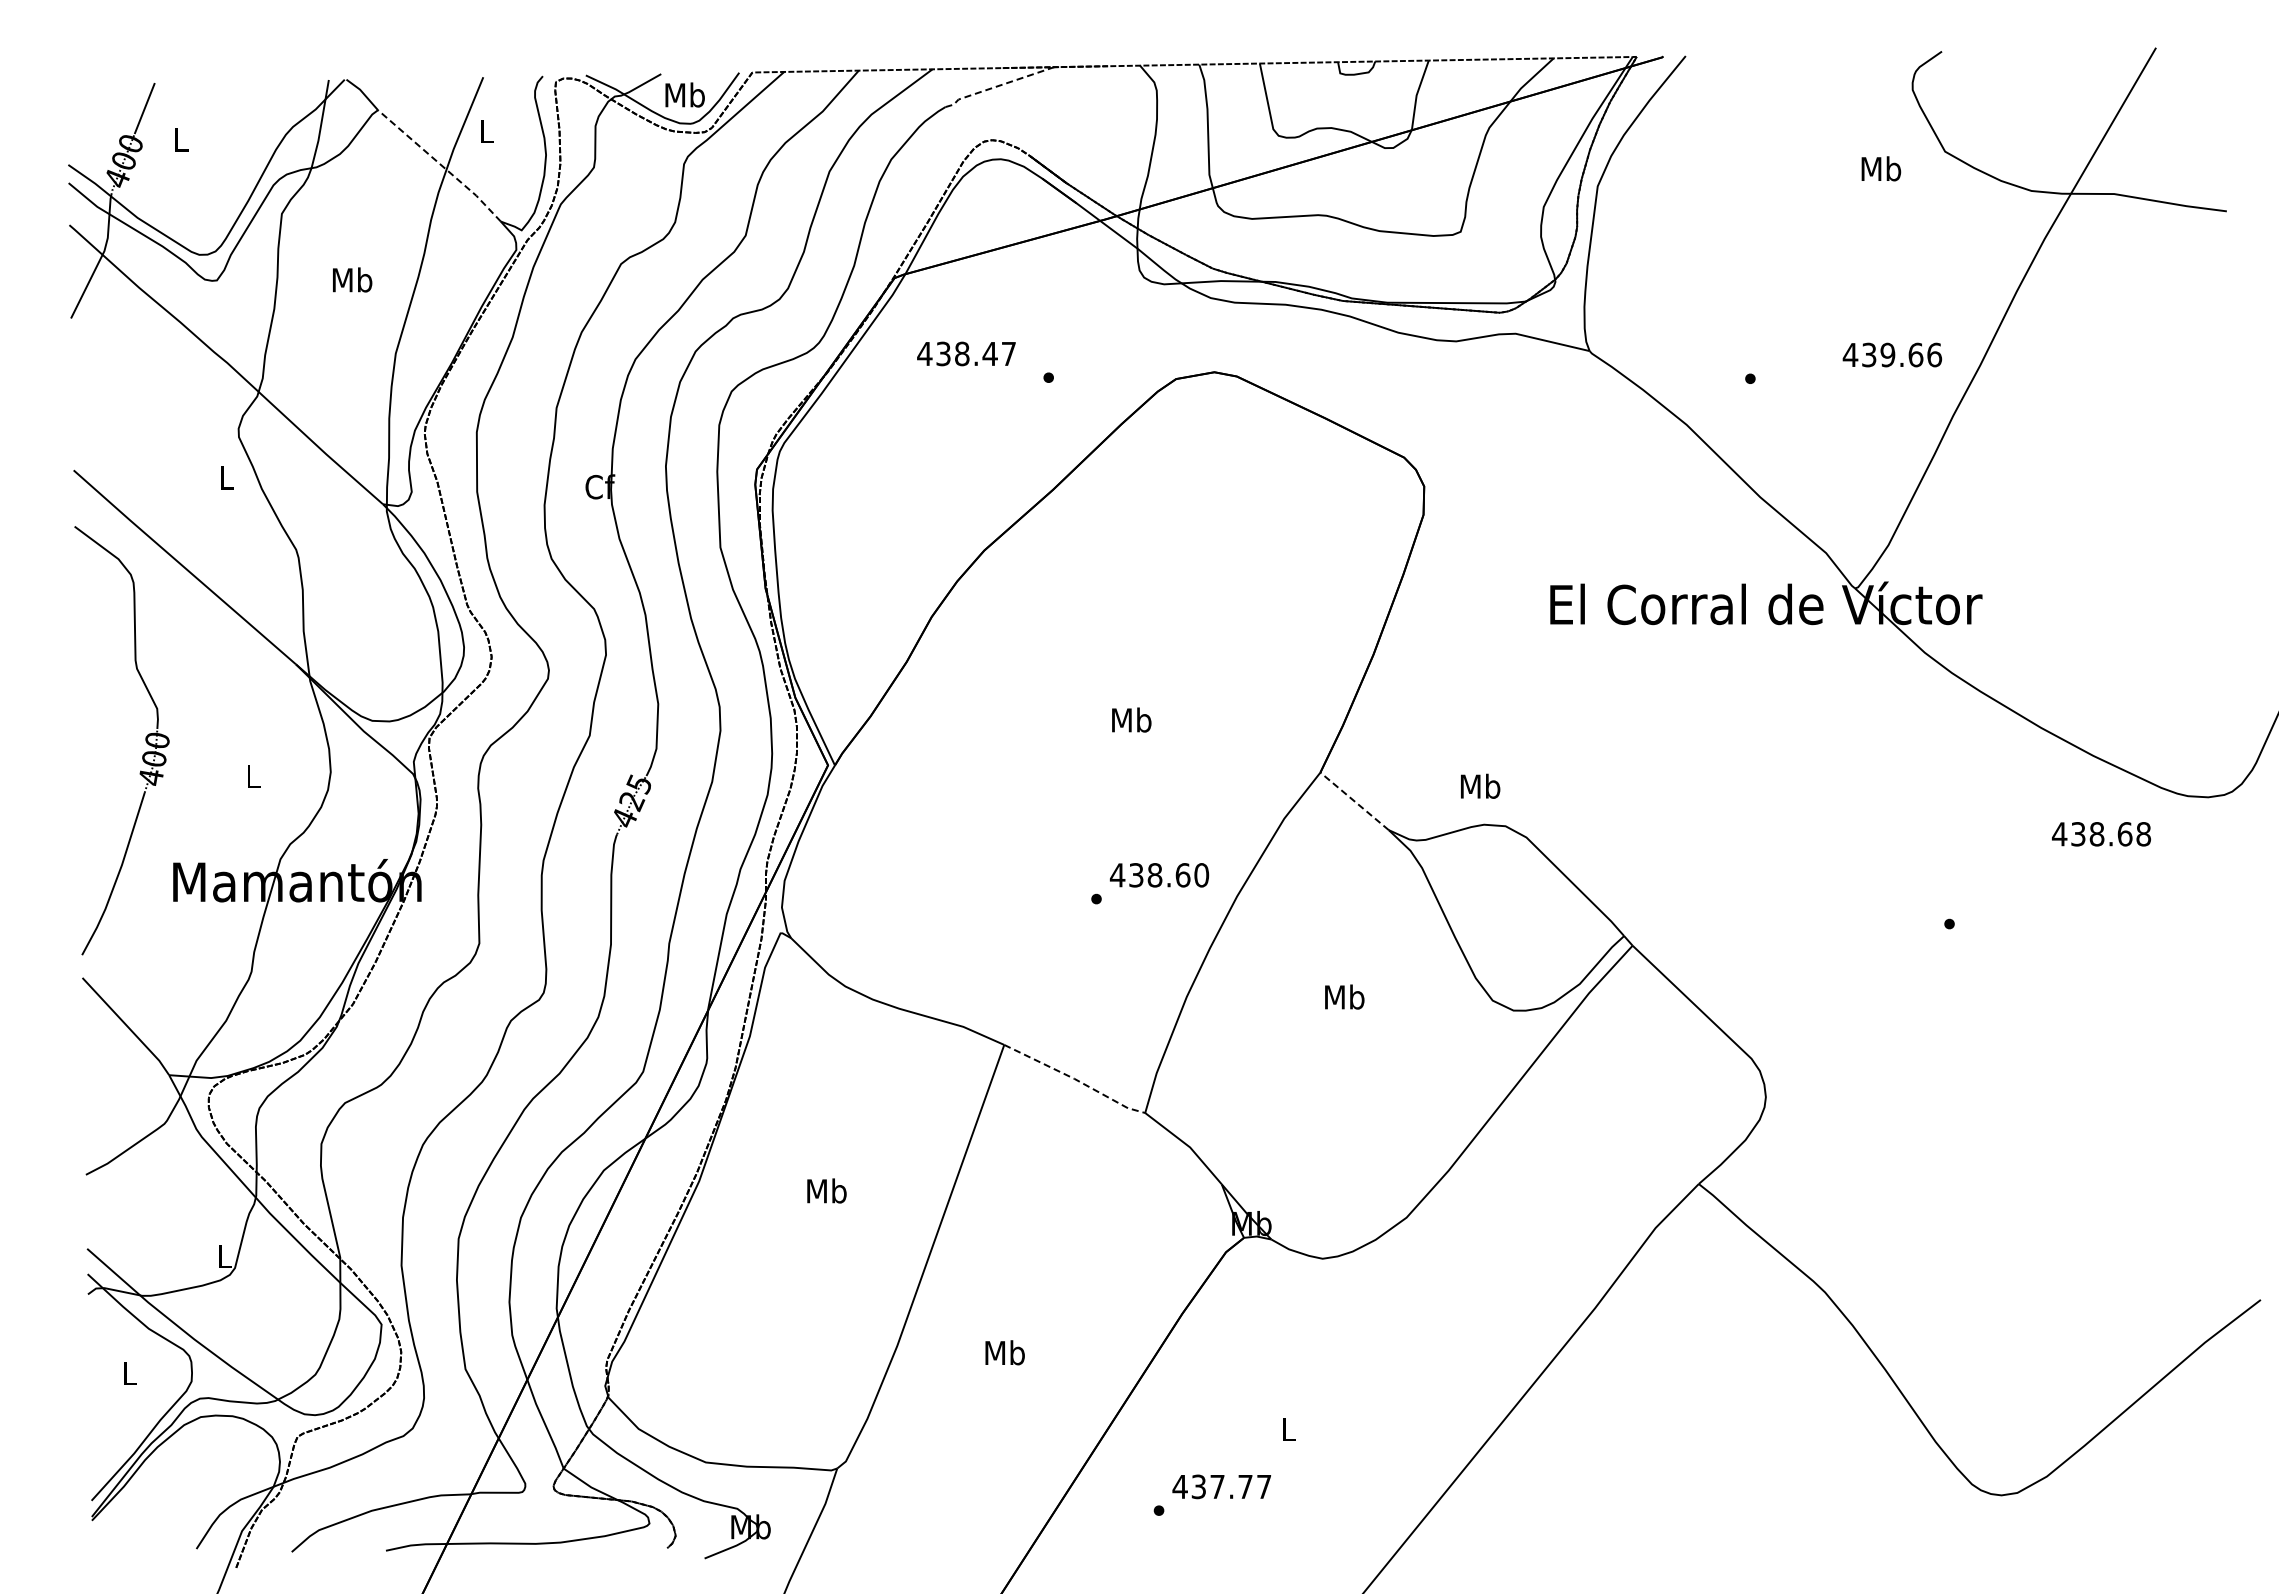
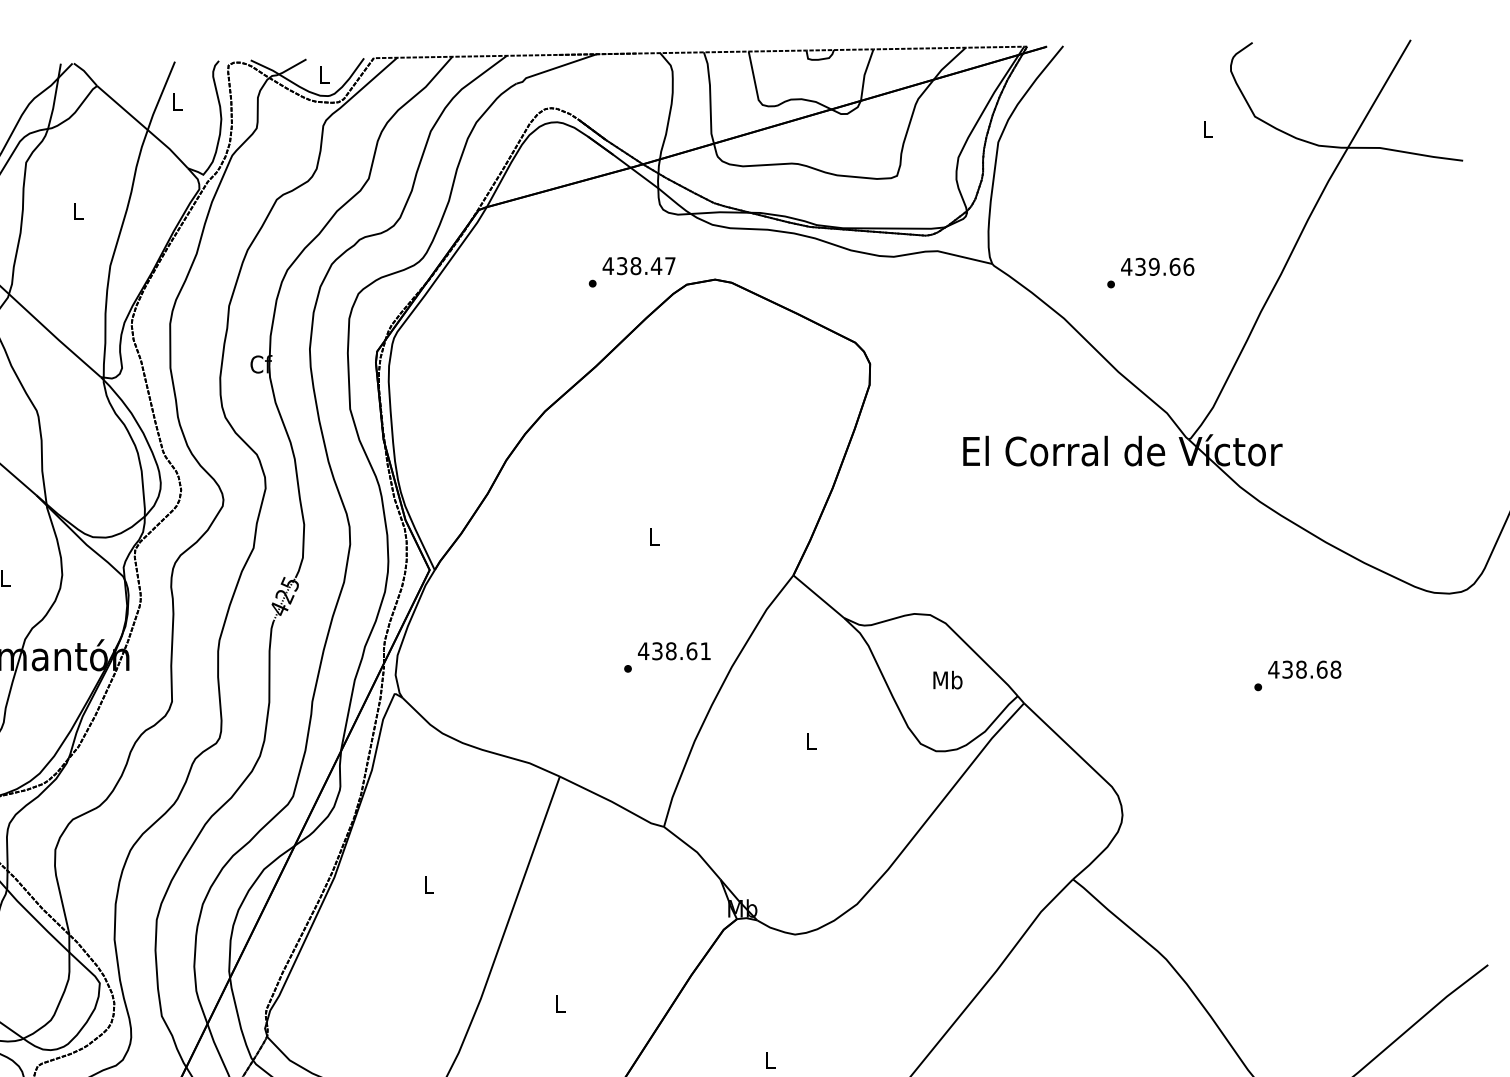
line: (998, 86) -> (555, 68), dashed -> solid
text: (684, 94) -> (323, 74), Mb -> L
line: (441, 164) -> (144, 126), dashed -> solid
text: (1881, 168) -> (1207, 129), Mb -> L
text: (352, 279) -> (78, 211), Mb -> L
text: (966, 353) -> (639, 265), moved
text: (1892, 354) -> (1157, 266), moved
text: (1131, 719) -> (653, 536), Mb -> L
text: (1480, 785) -> (947, 679), moved
line: (1354, 801) -> (818, 596), dashed -> solid
text: (2101, 834) -> (1304, 669), moved
text: (1201, 875) -> (705, 651), 438.60 -> 438.61
text: (1344, 996) -> (811, 740), Mb -> L
line: (1075, 1079) -> (612, 802), dashed -> solid
text: (826, 1190) -> (428, 884), Mb -> L
text: (1004, 1352) -> (560, 1003), Mb -> L

